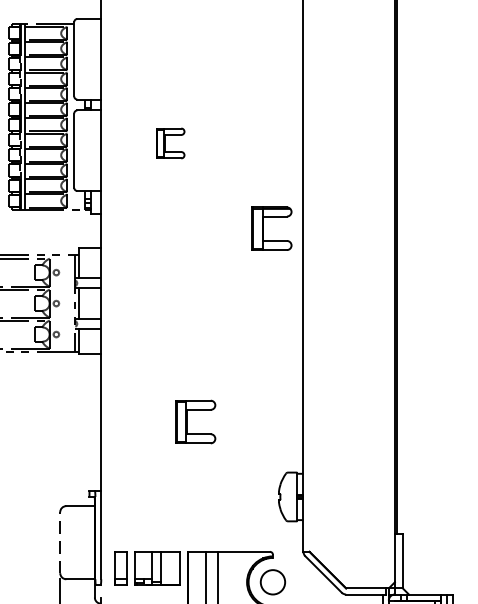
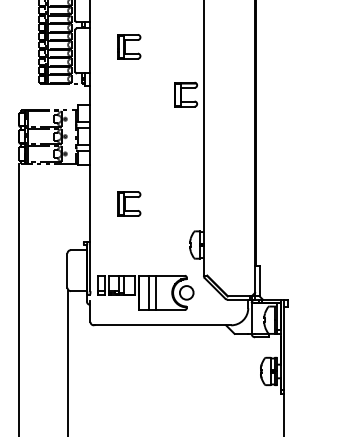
part: (170, 142) -> (129, 46), size x1.43
part: (195, 421) -> (129, 203), moved
line: (60, 542) -> (67, 270), dashed -> solid

